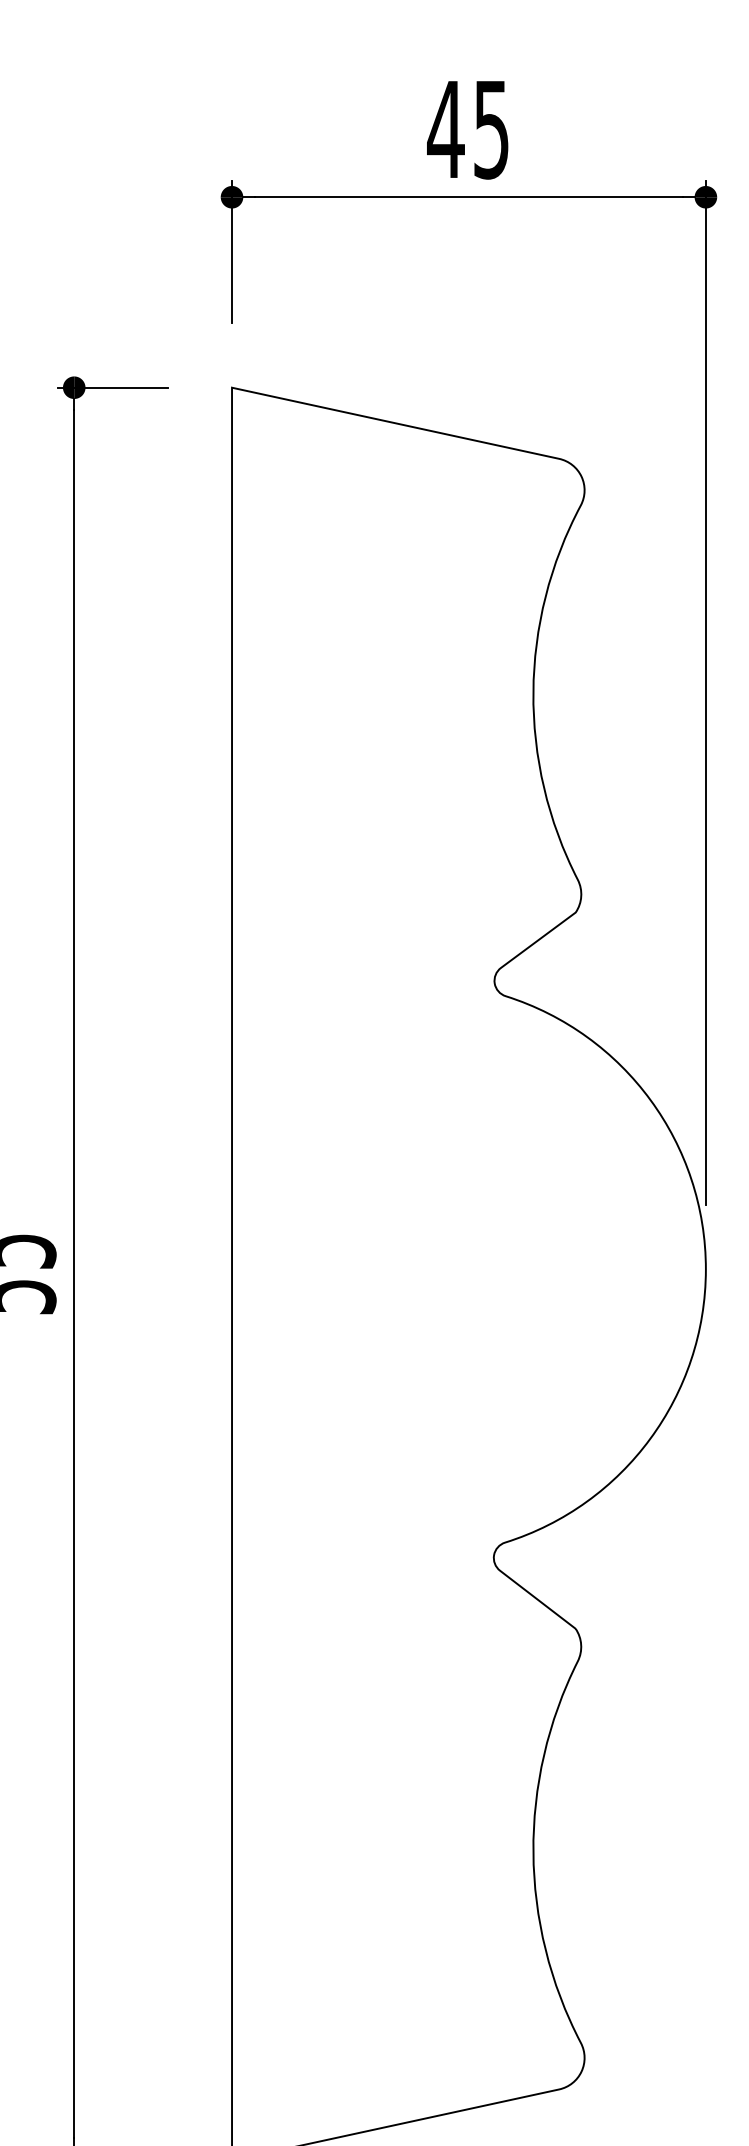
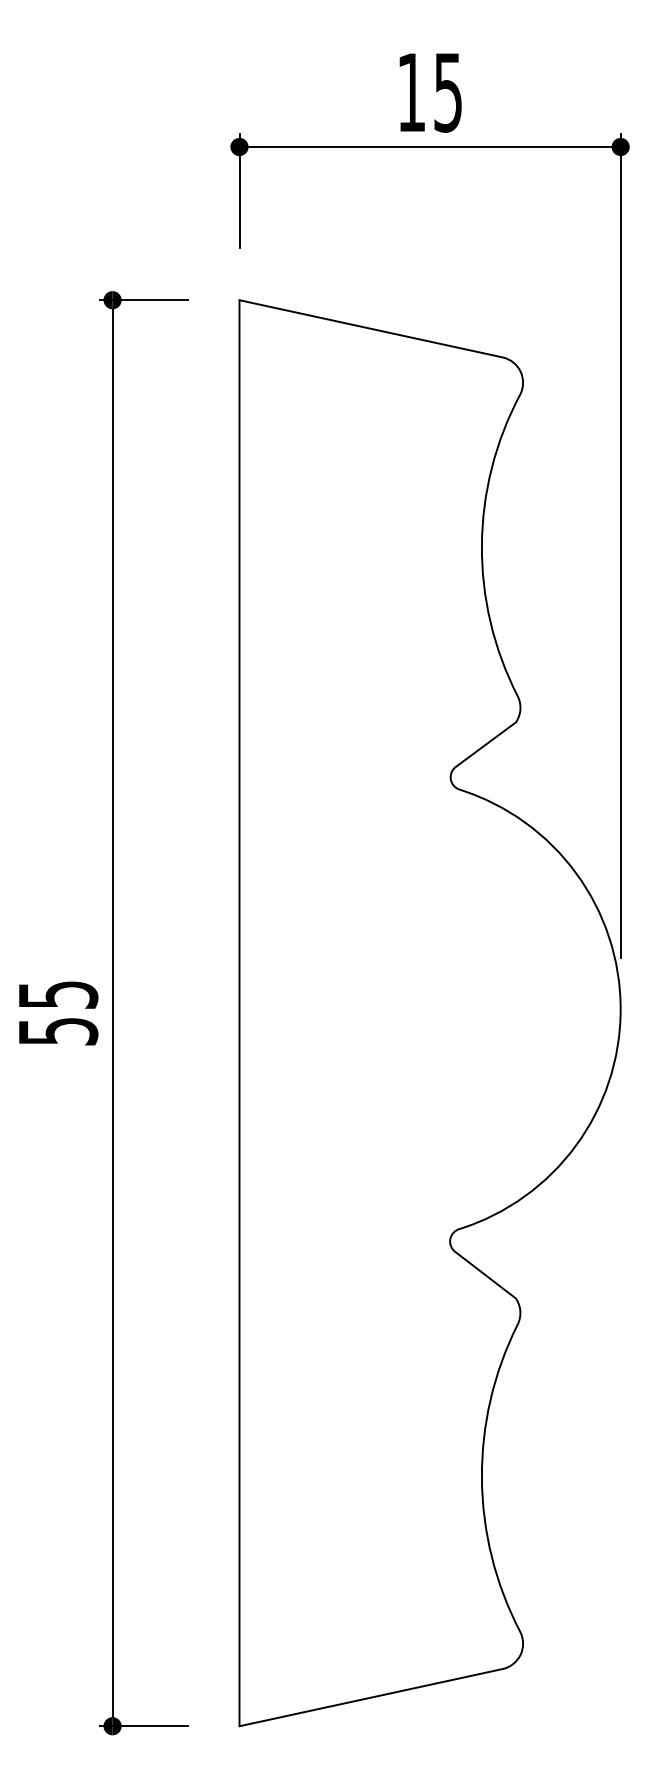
text: (445, 129) -> (411, 92), 45 -> 15

